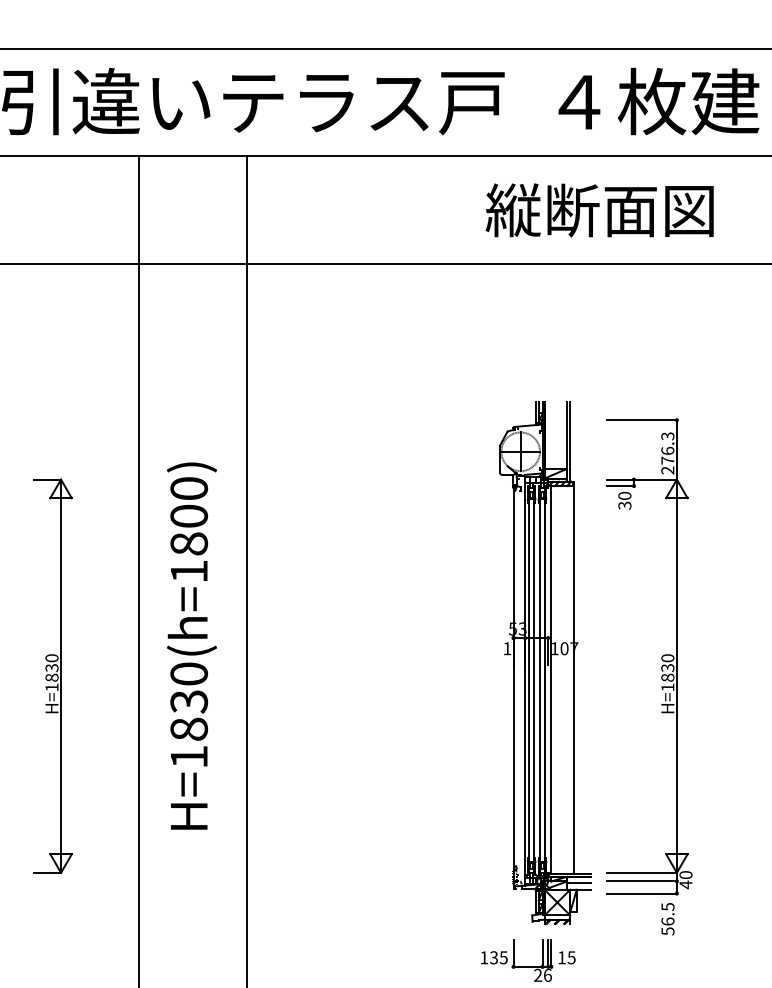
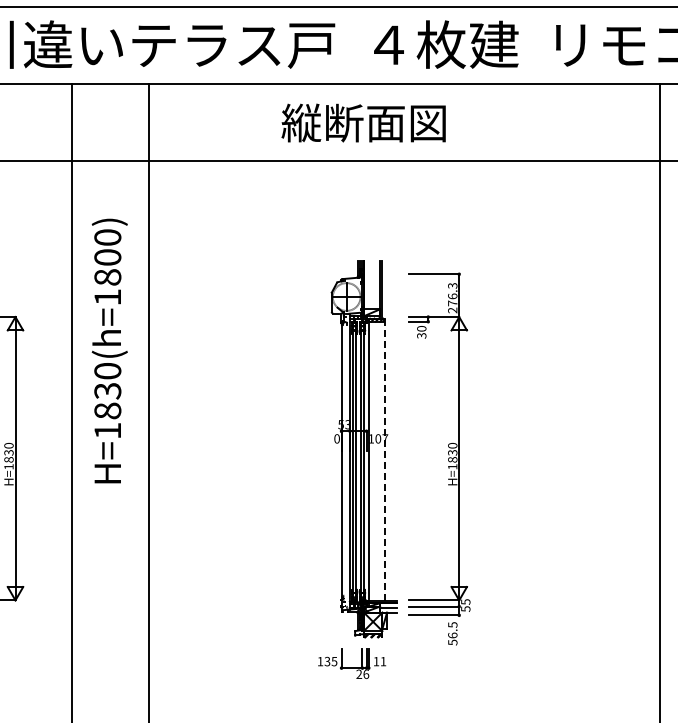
text: (599, 209) -> (363, 122), moved
text: (191, 645) -> (109, 350), moved
text: (506, 648) -> (336, 438), 1 -> 0
line: (573, 678) -> (384, 460), solid -> dashed
text: (685, 879) -> (465, 605), 40 -> 55
text: (571, 957) -> (383, 661), 15 -> 11

